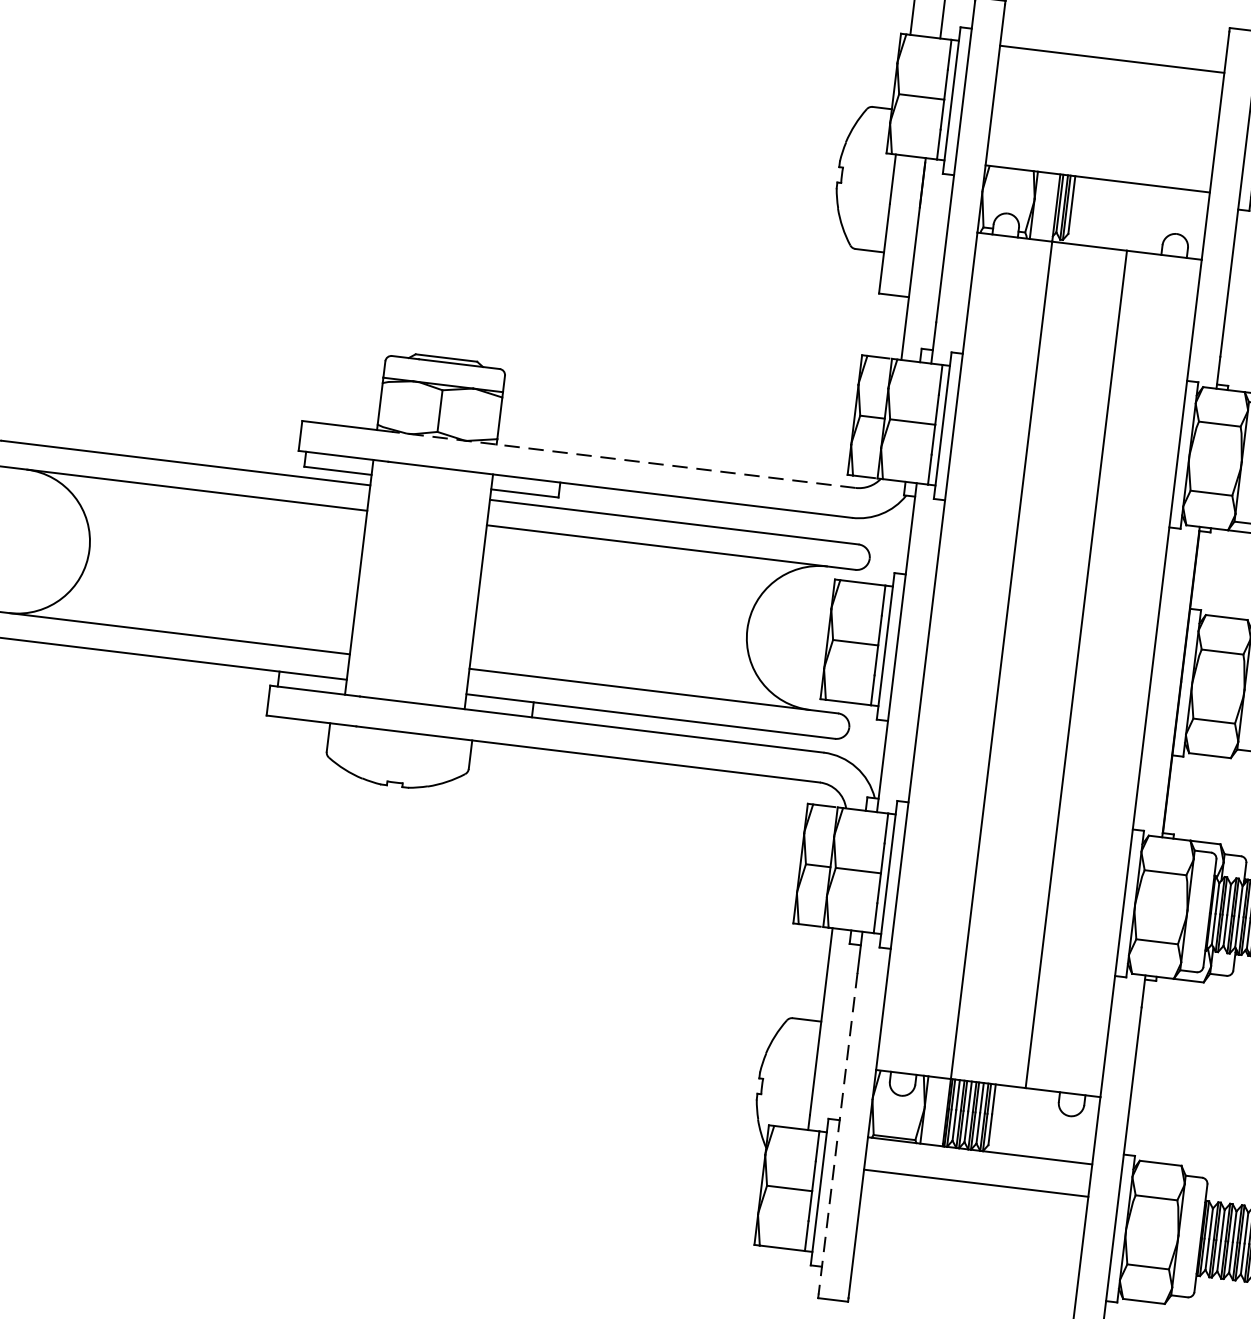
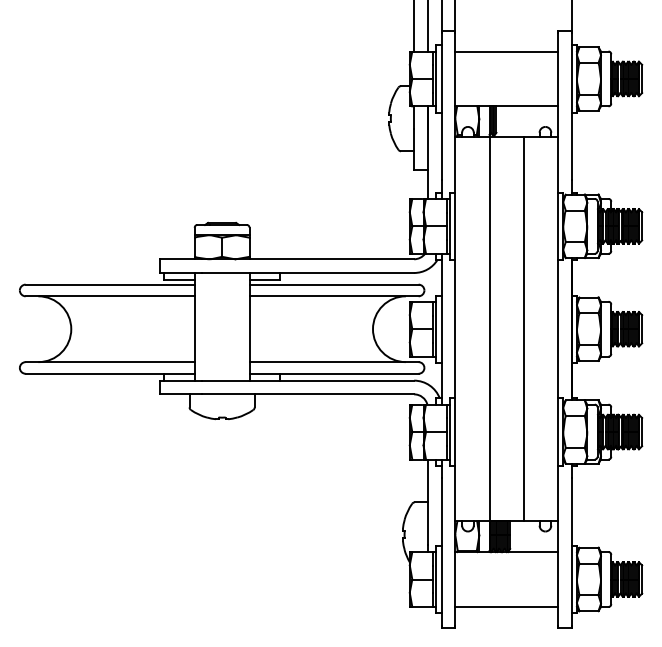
line: (622, 460) -> (307, 259), dashed -> solid
line: (837, 1134) -> (441, 552), dashed -> solid
line: (975, 1182) -> (506, 606), moved

